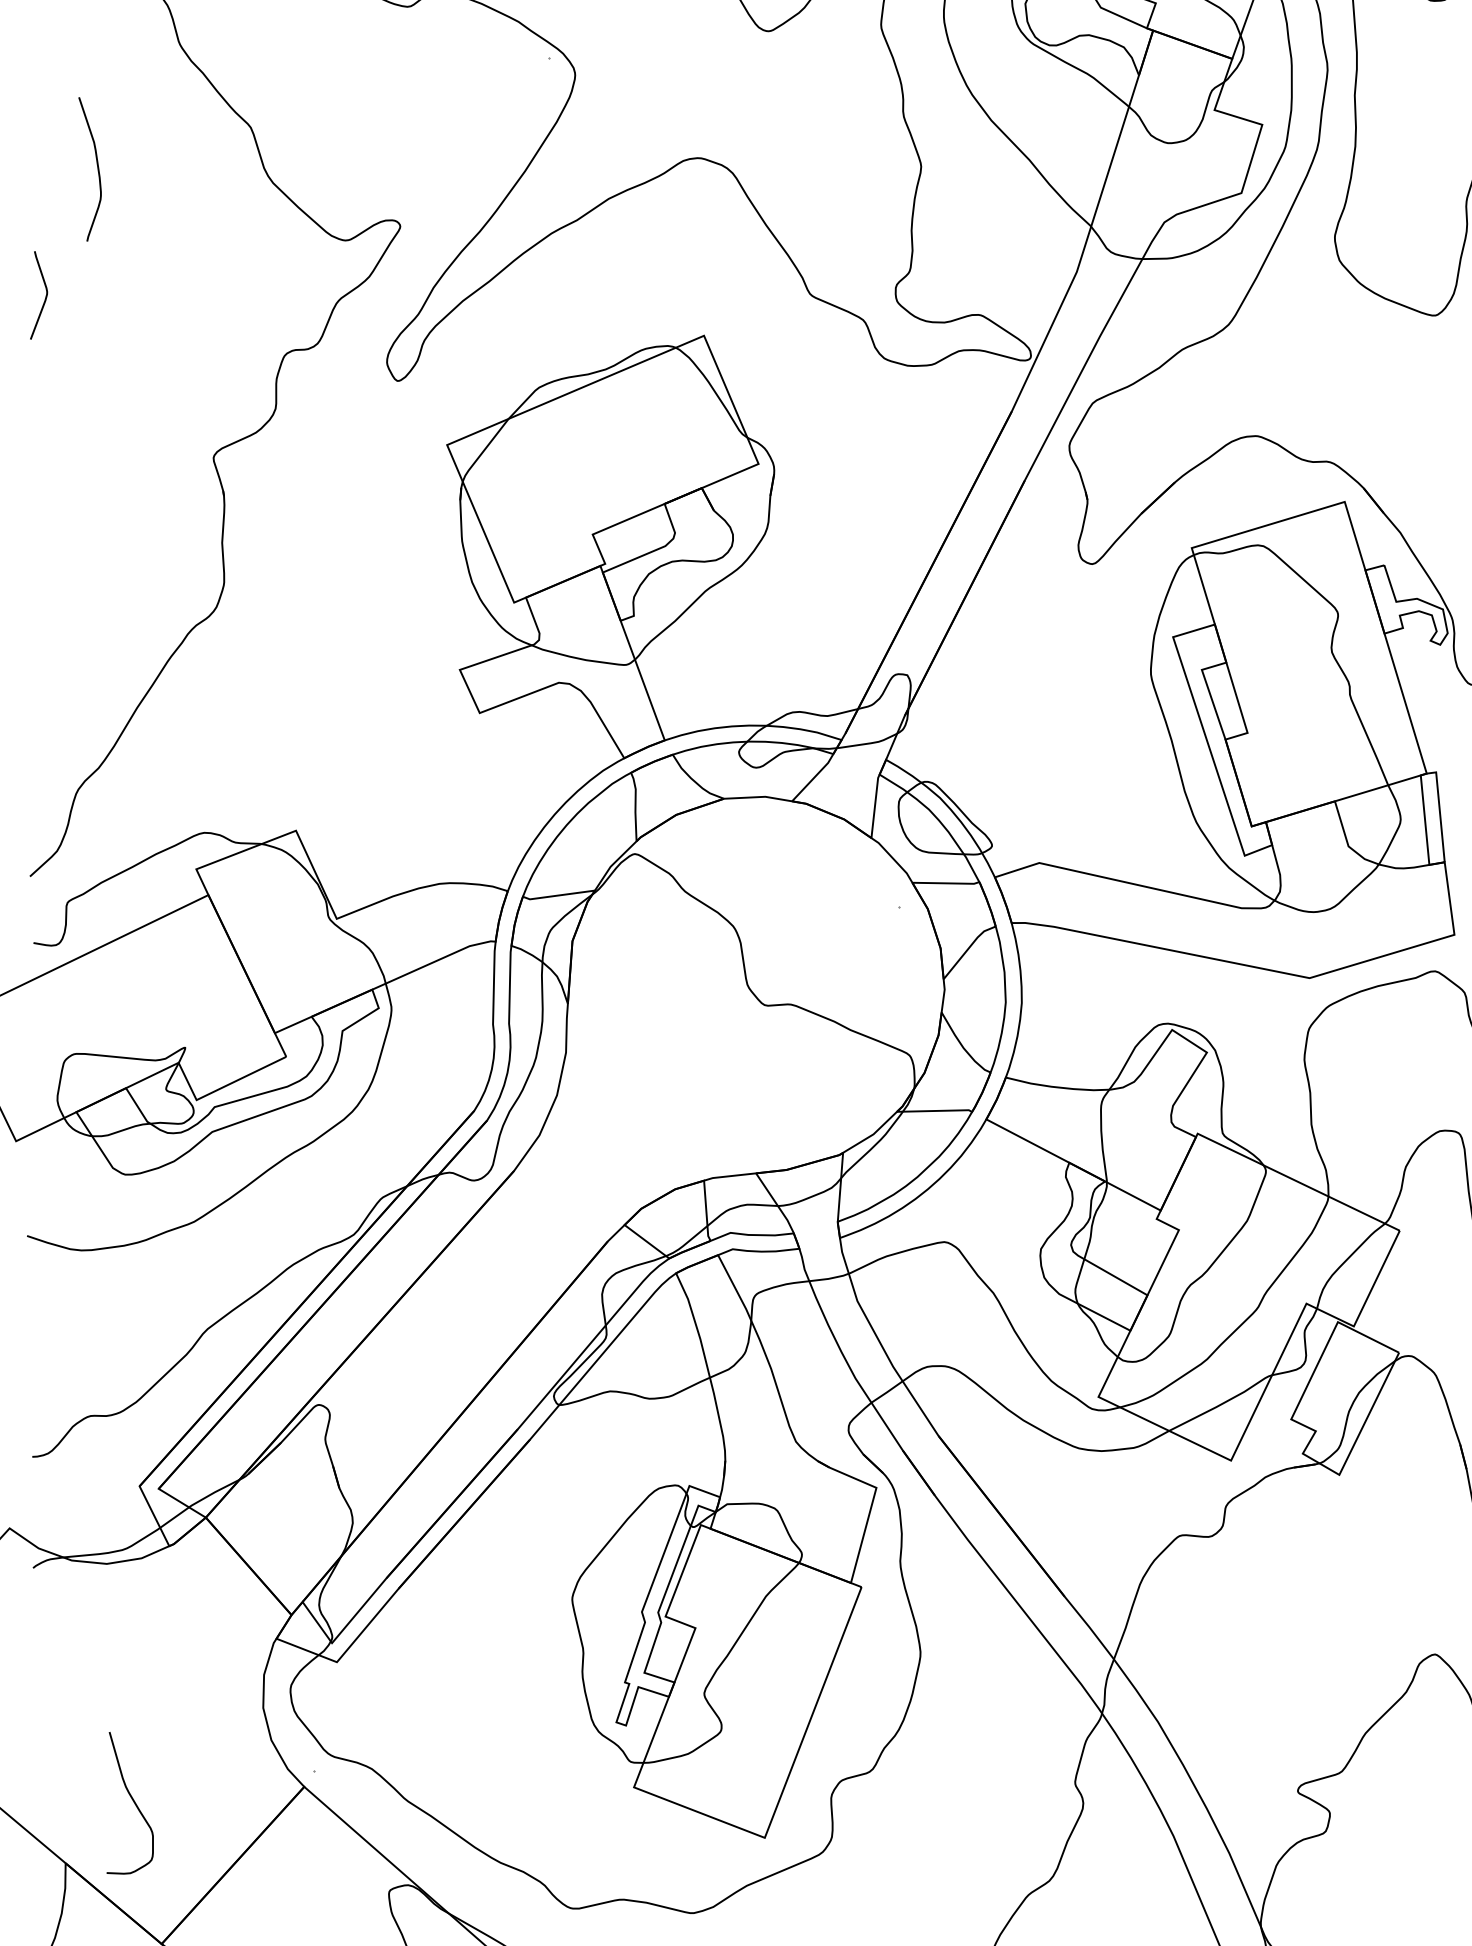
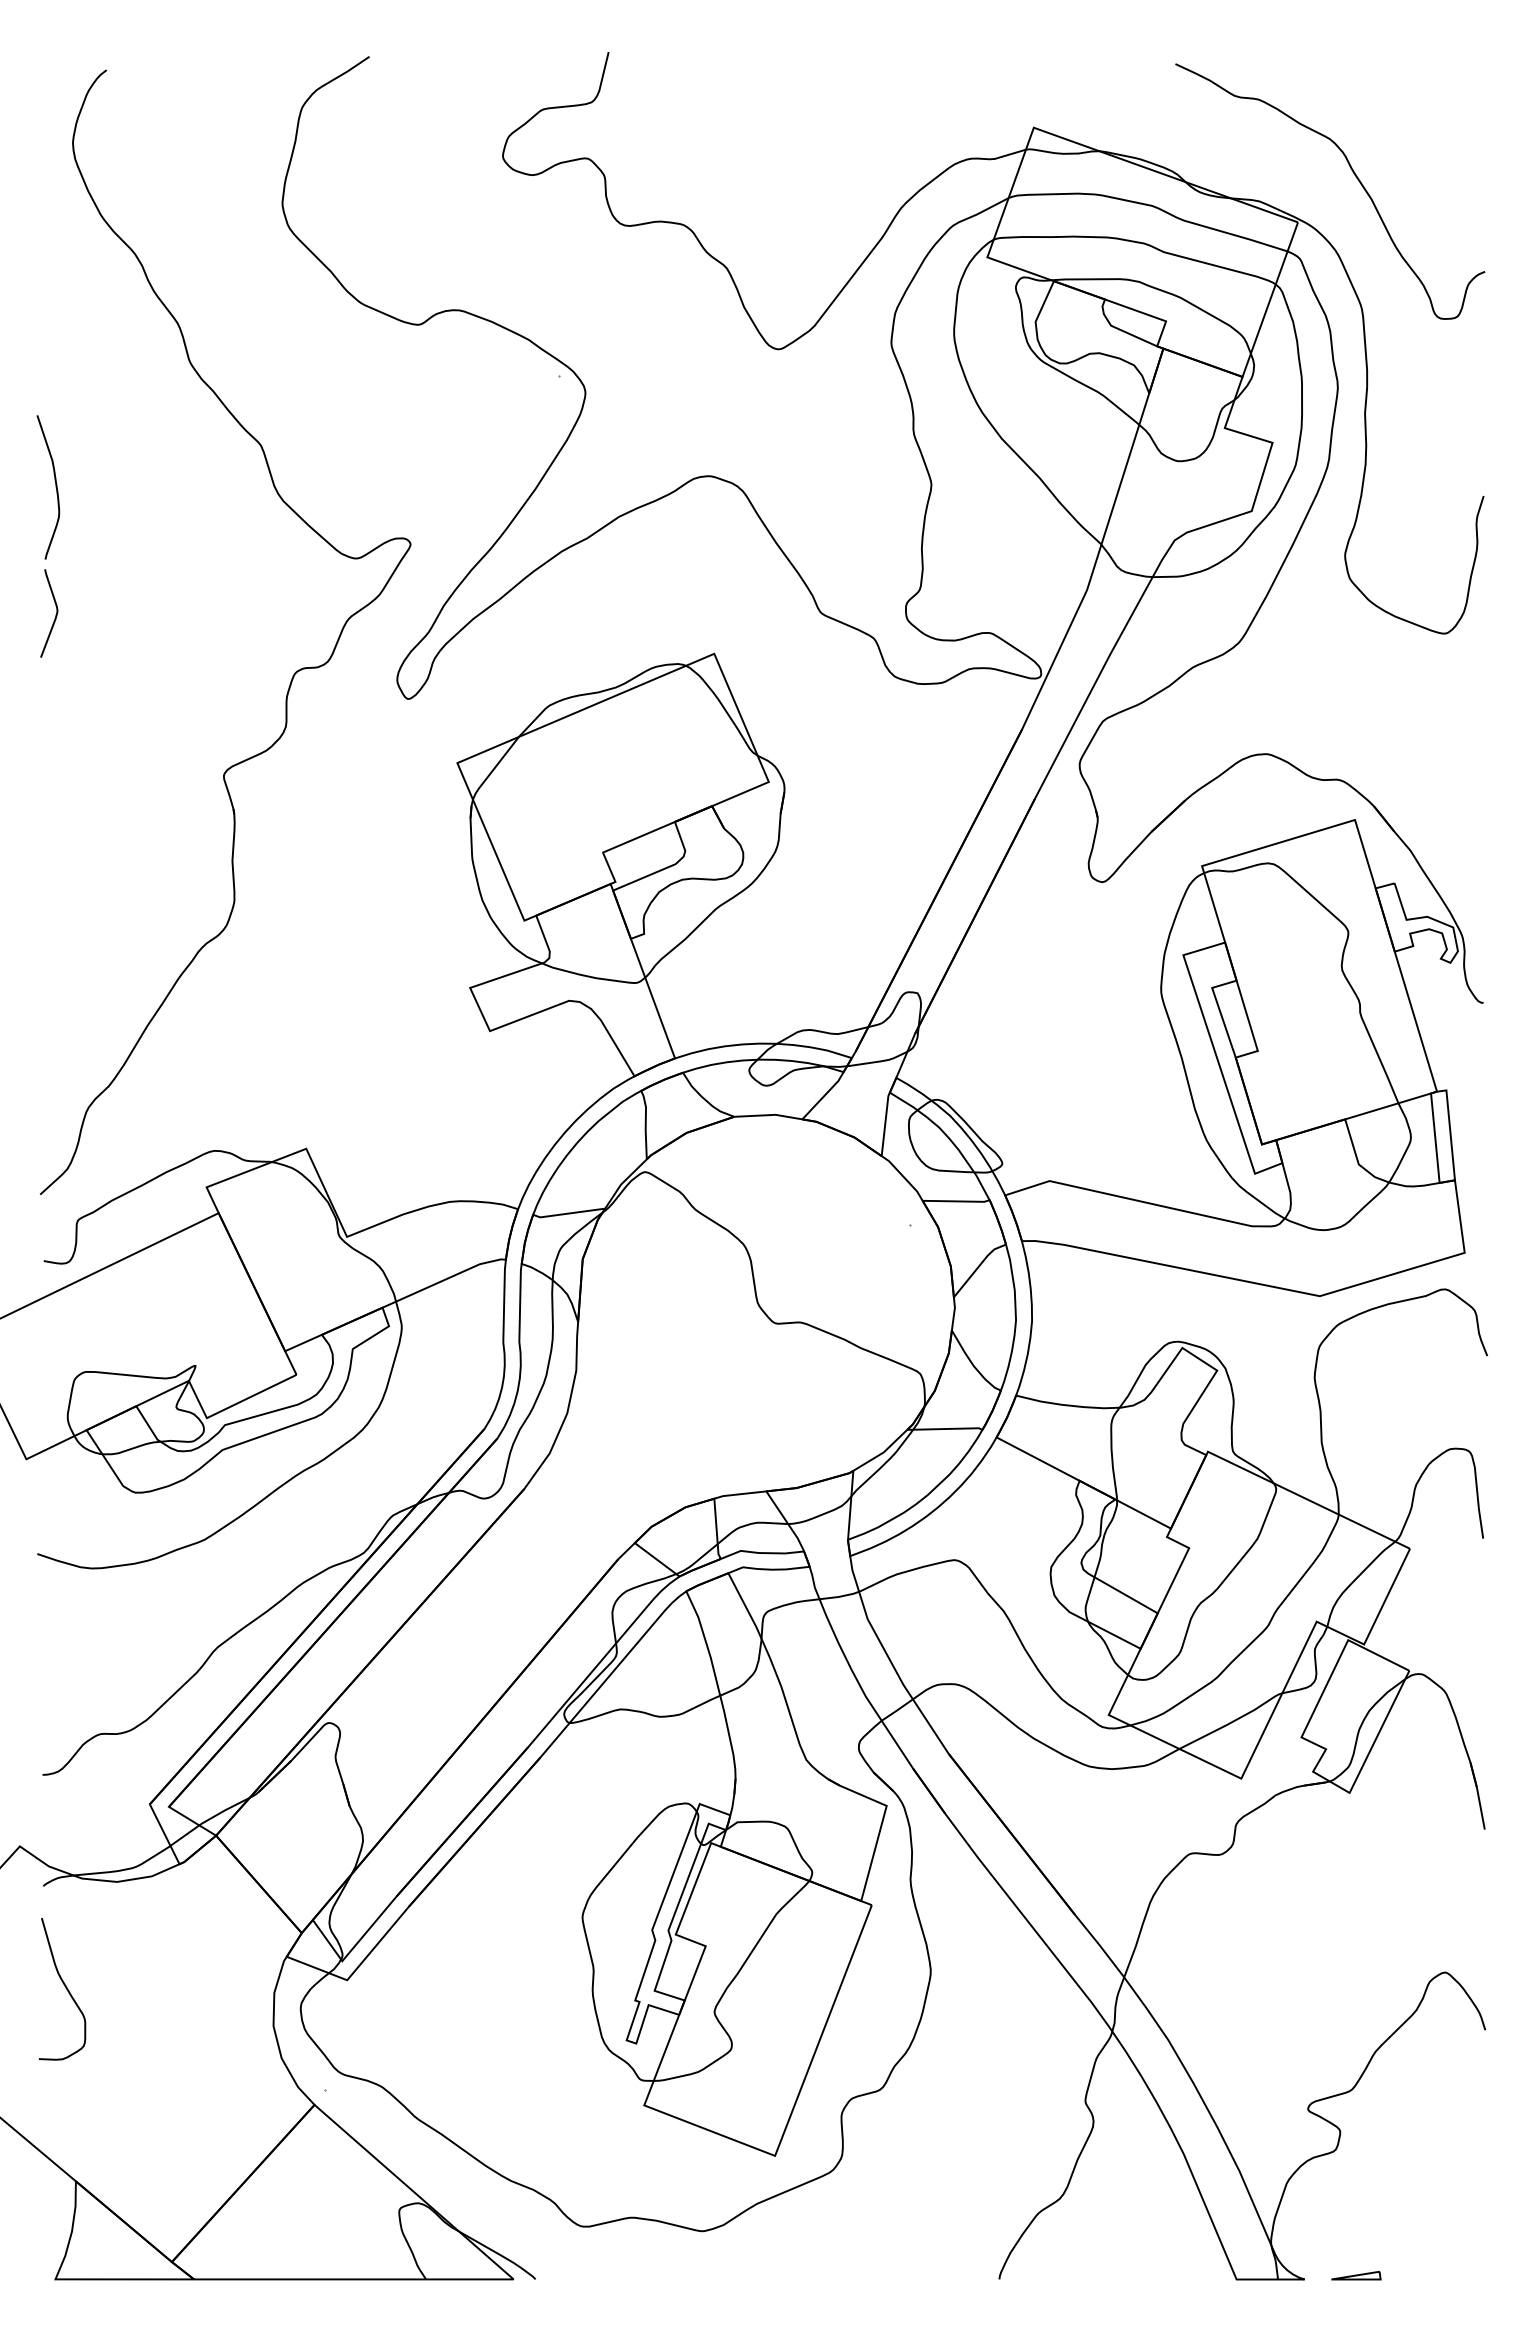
curve: (97, 169) -> (55, 487), moved
curve: (133, 1802) -> (65, 1988), moved

